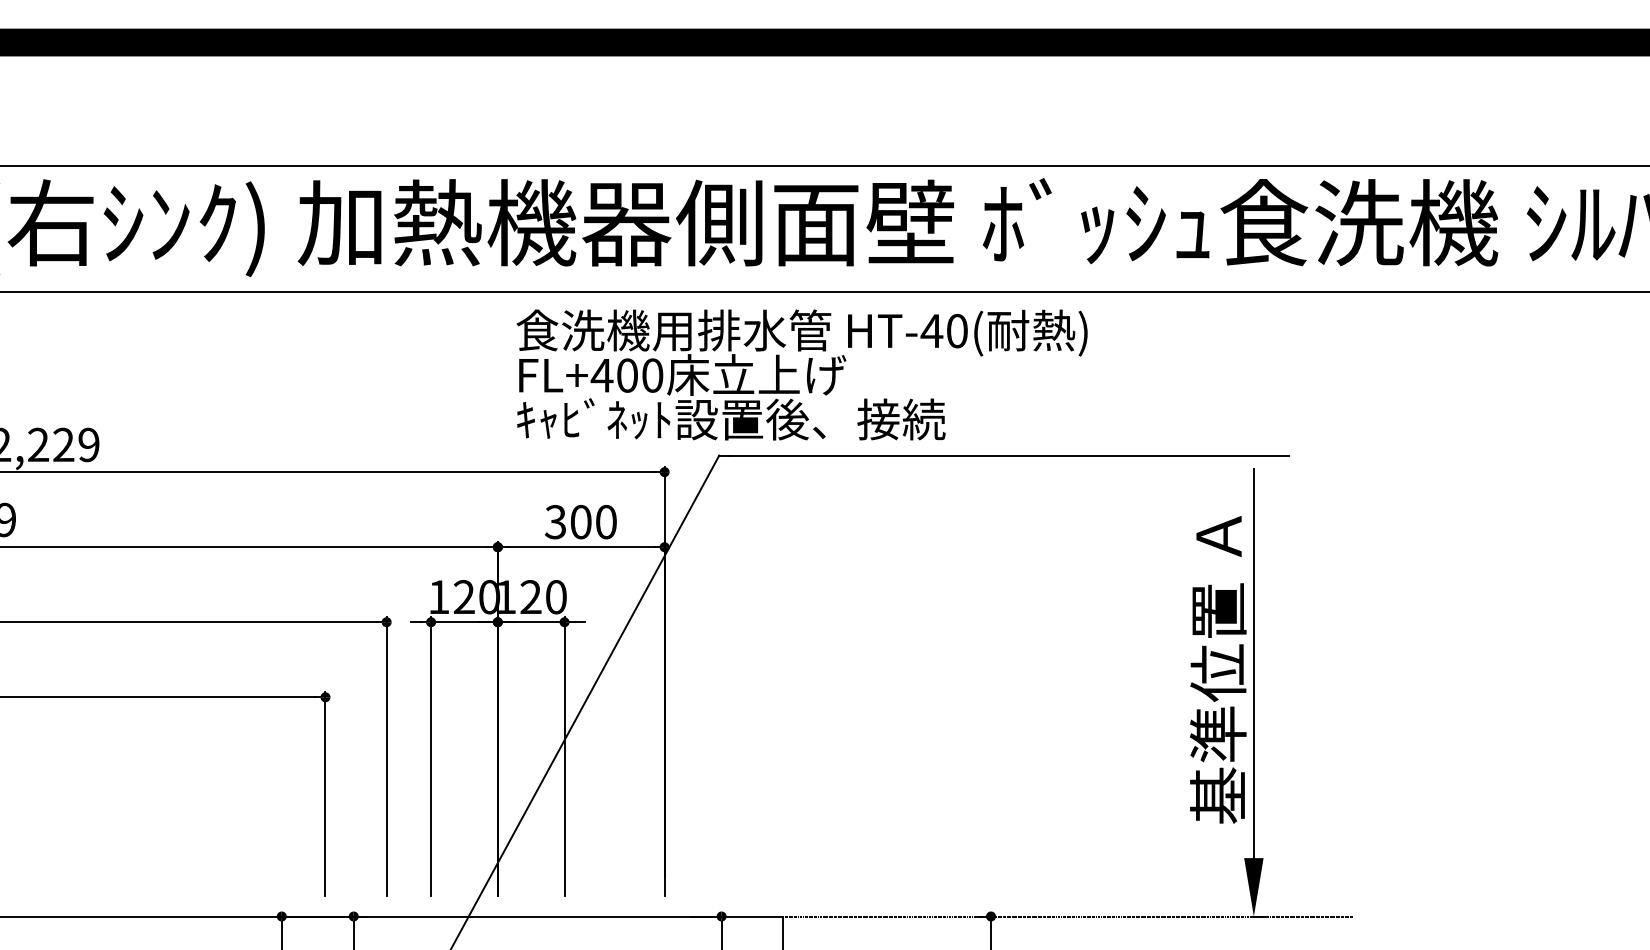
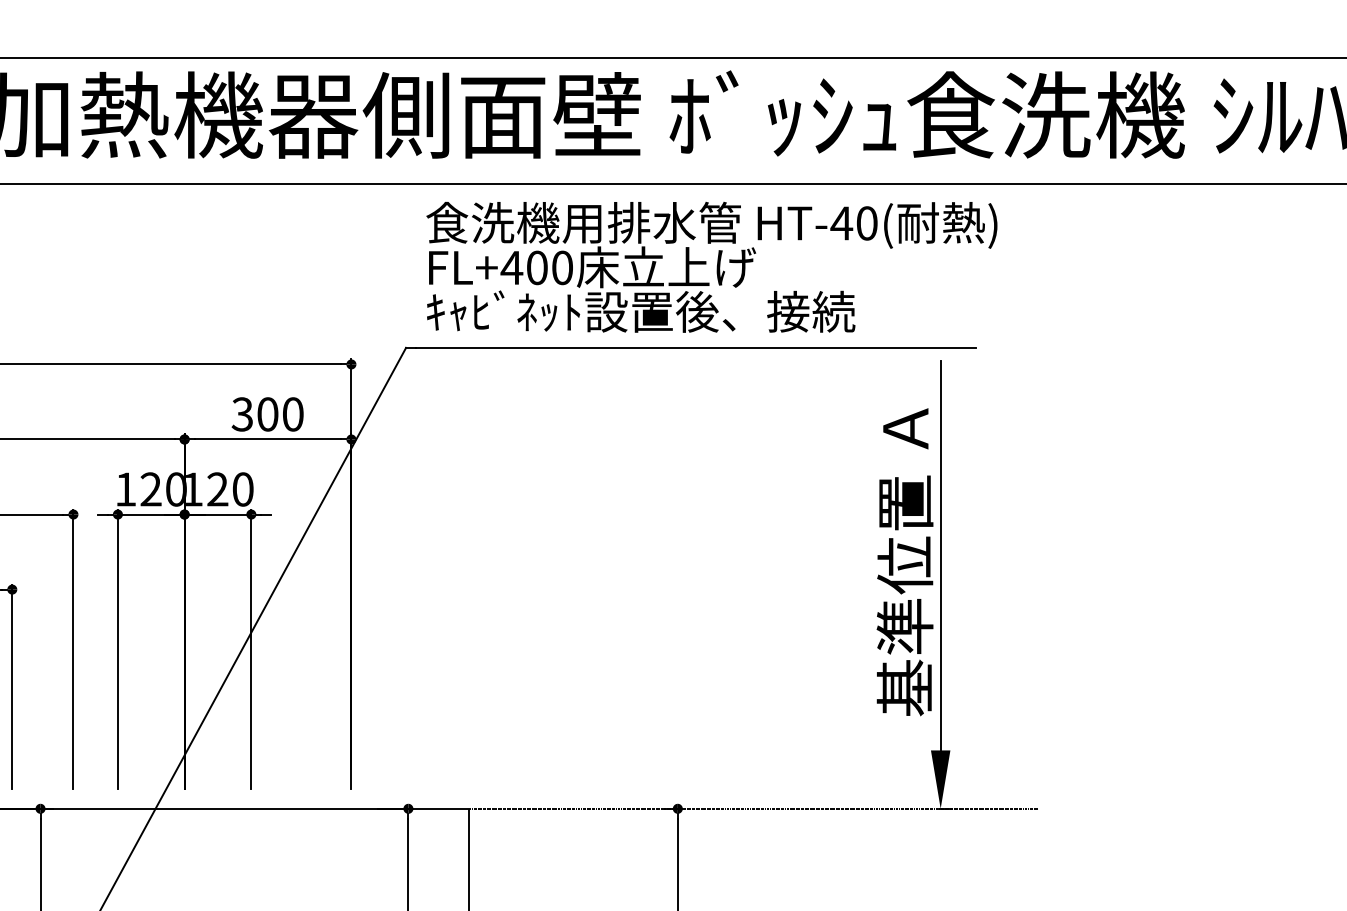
text: (801, 374) -> (711, 266), moved

